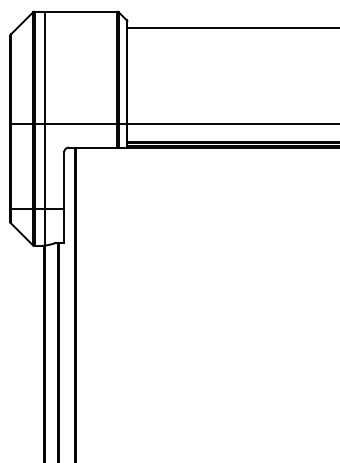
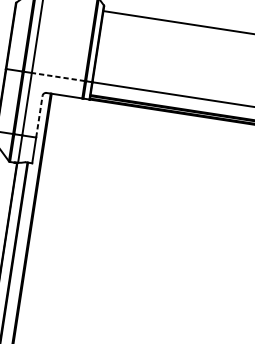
line: (81, 124) -> (58, 77), solid -> dashed
line: (64, 179) -> (39, 116), solid -> dashed

